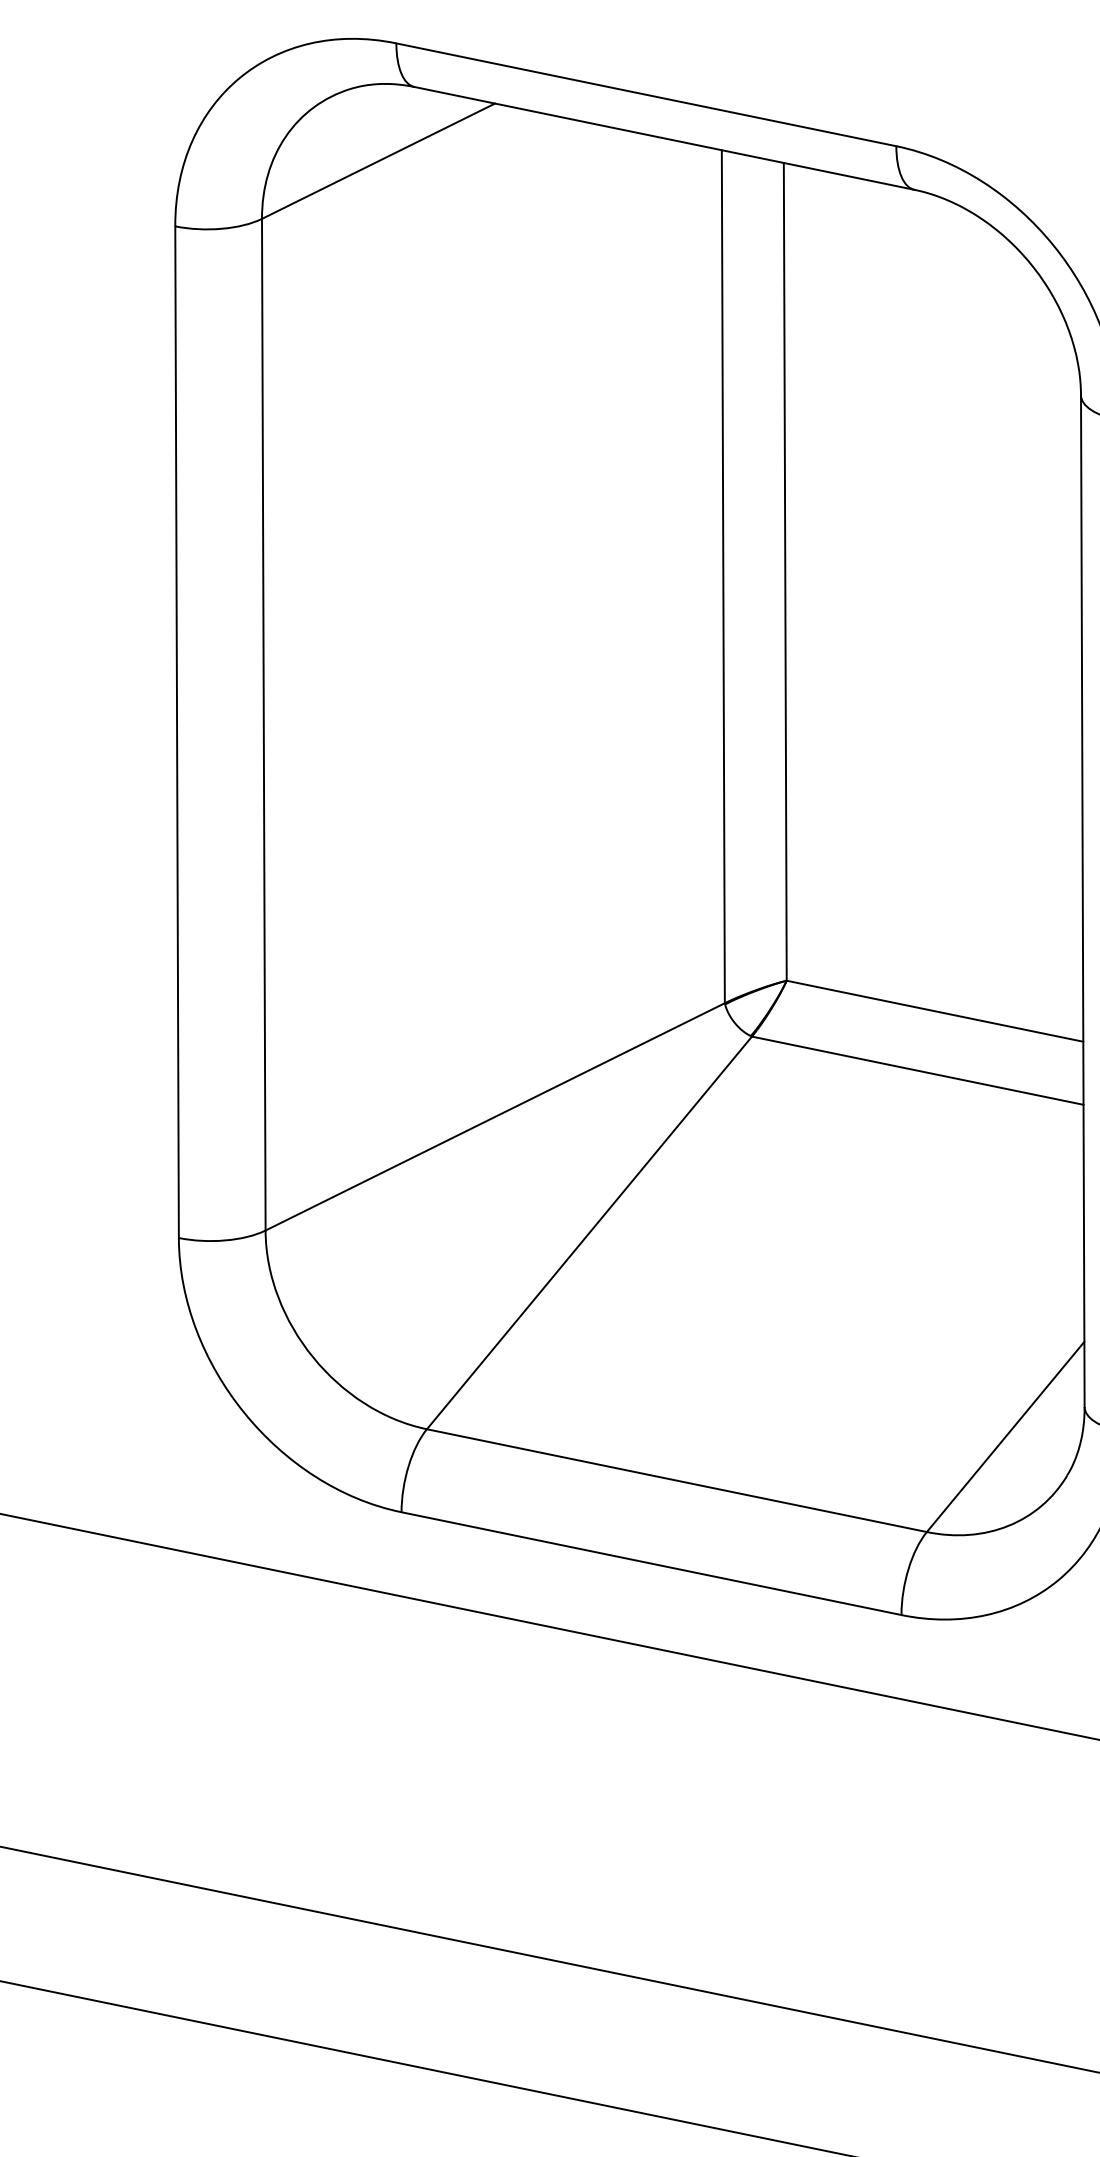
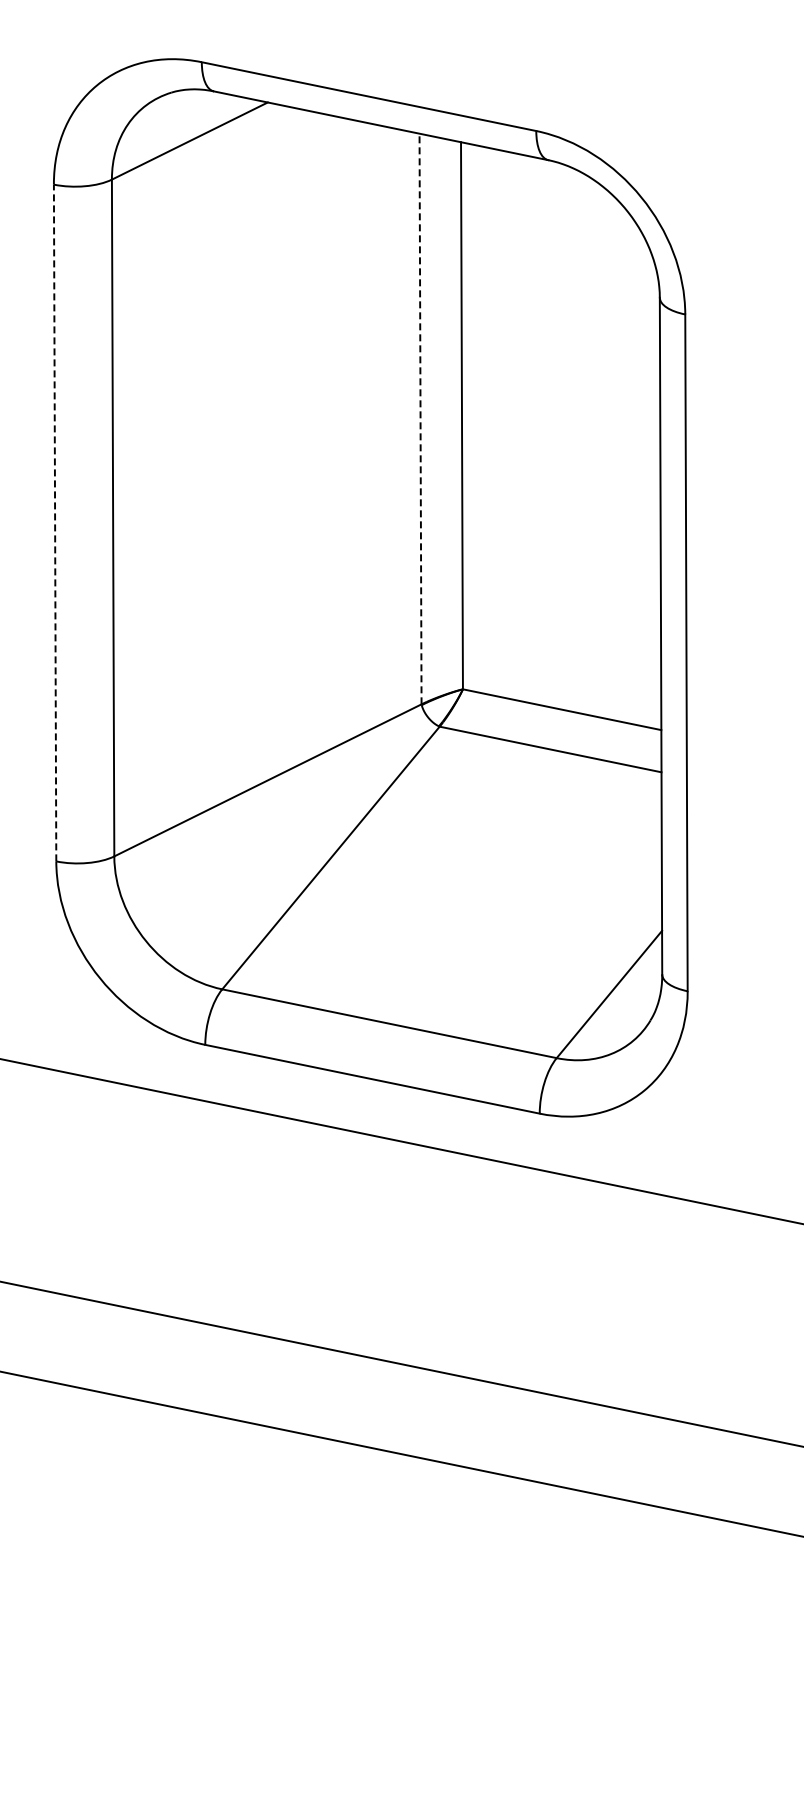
line: (723, 575) -> (420, 418), solid -> dashed
line: (177, 731) -> (55, 522), solid -> dashed

